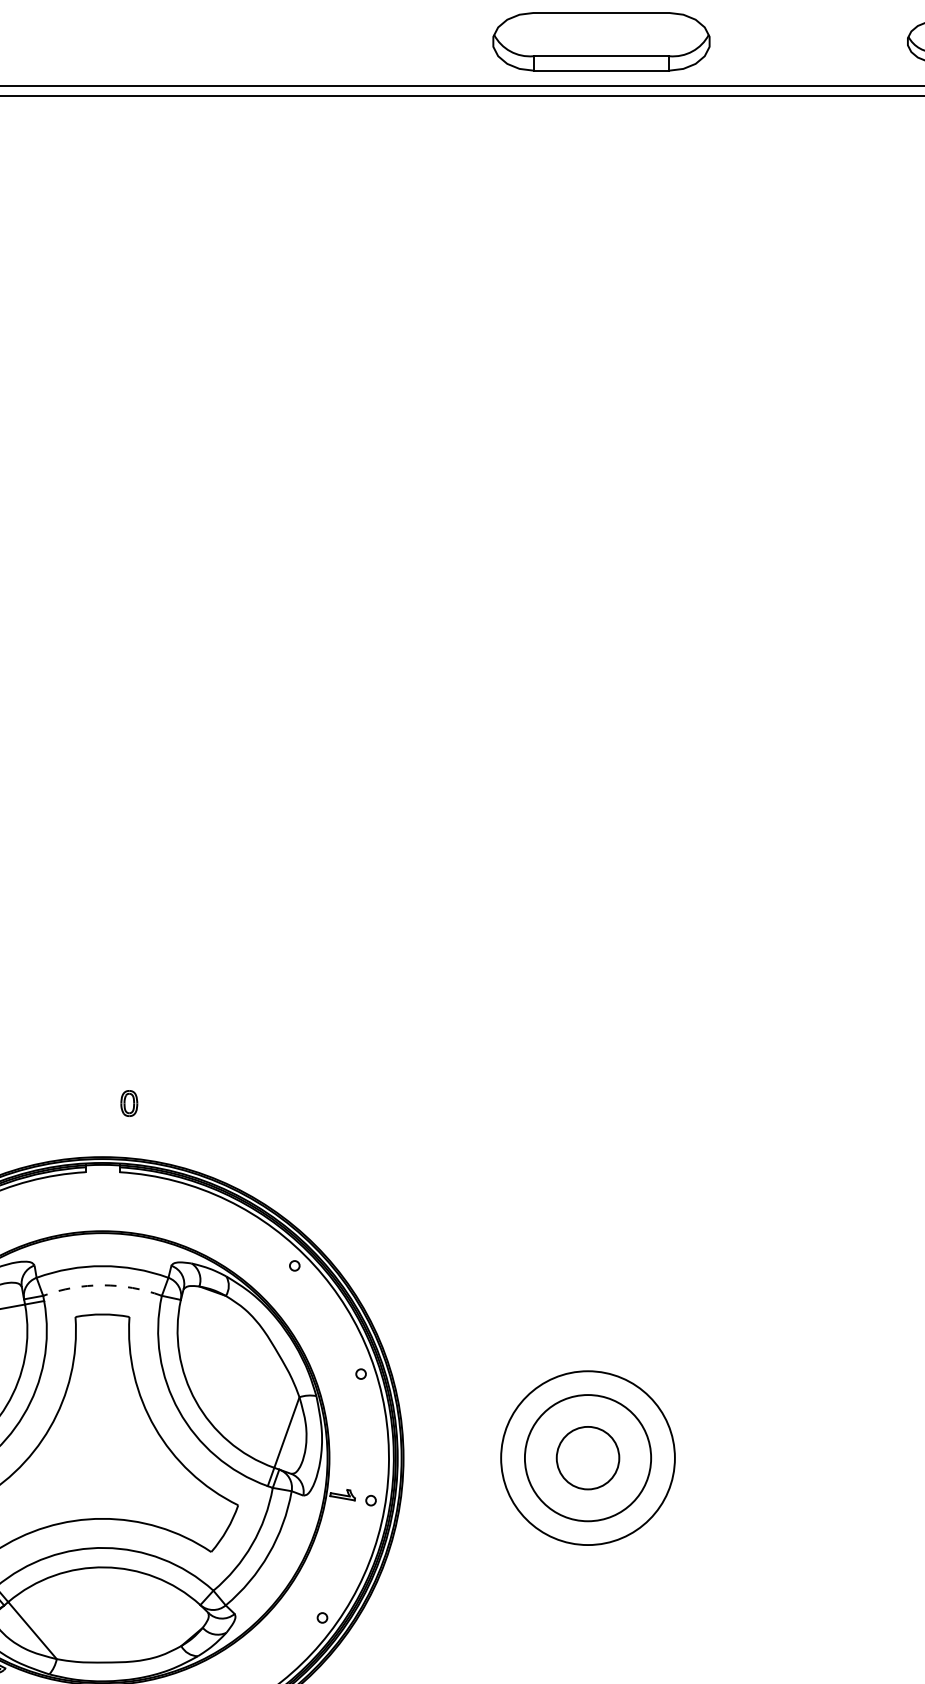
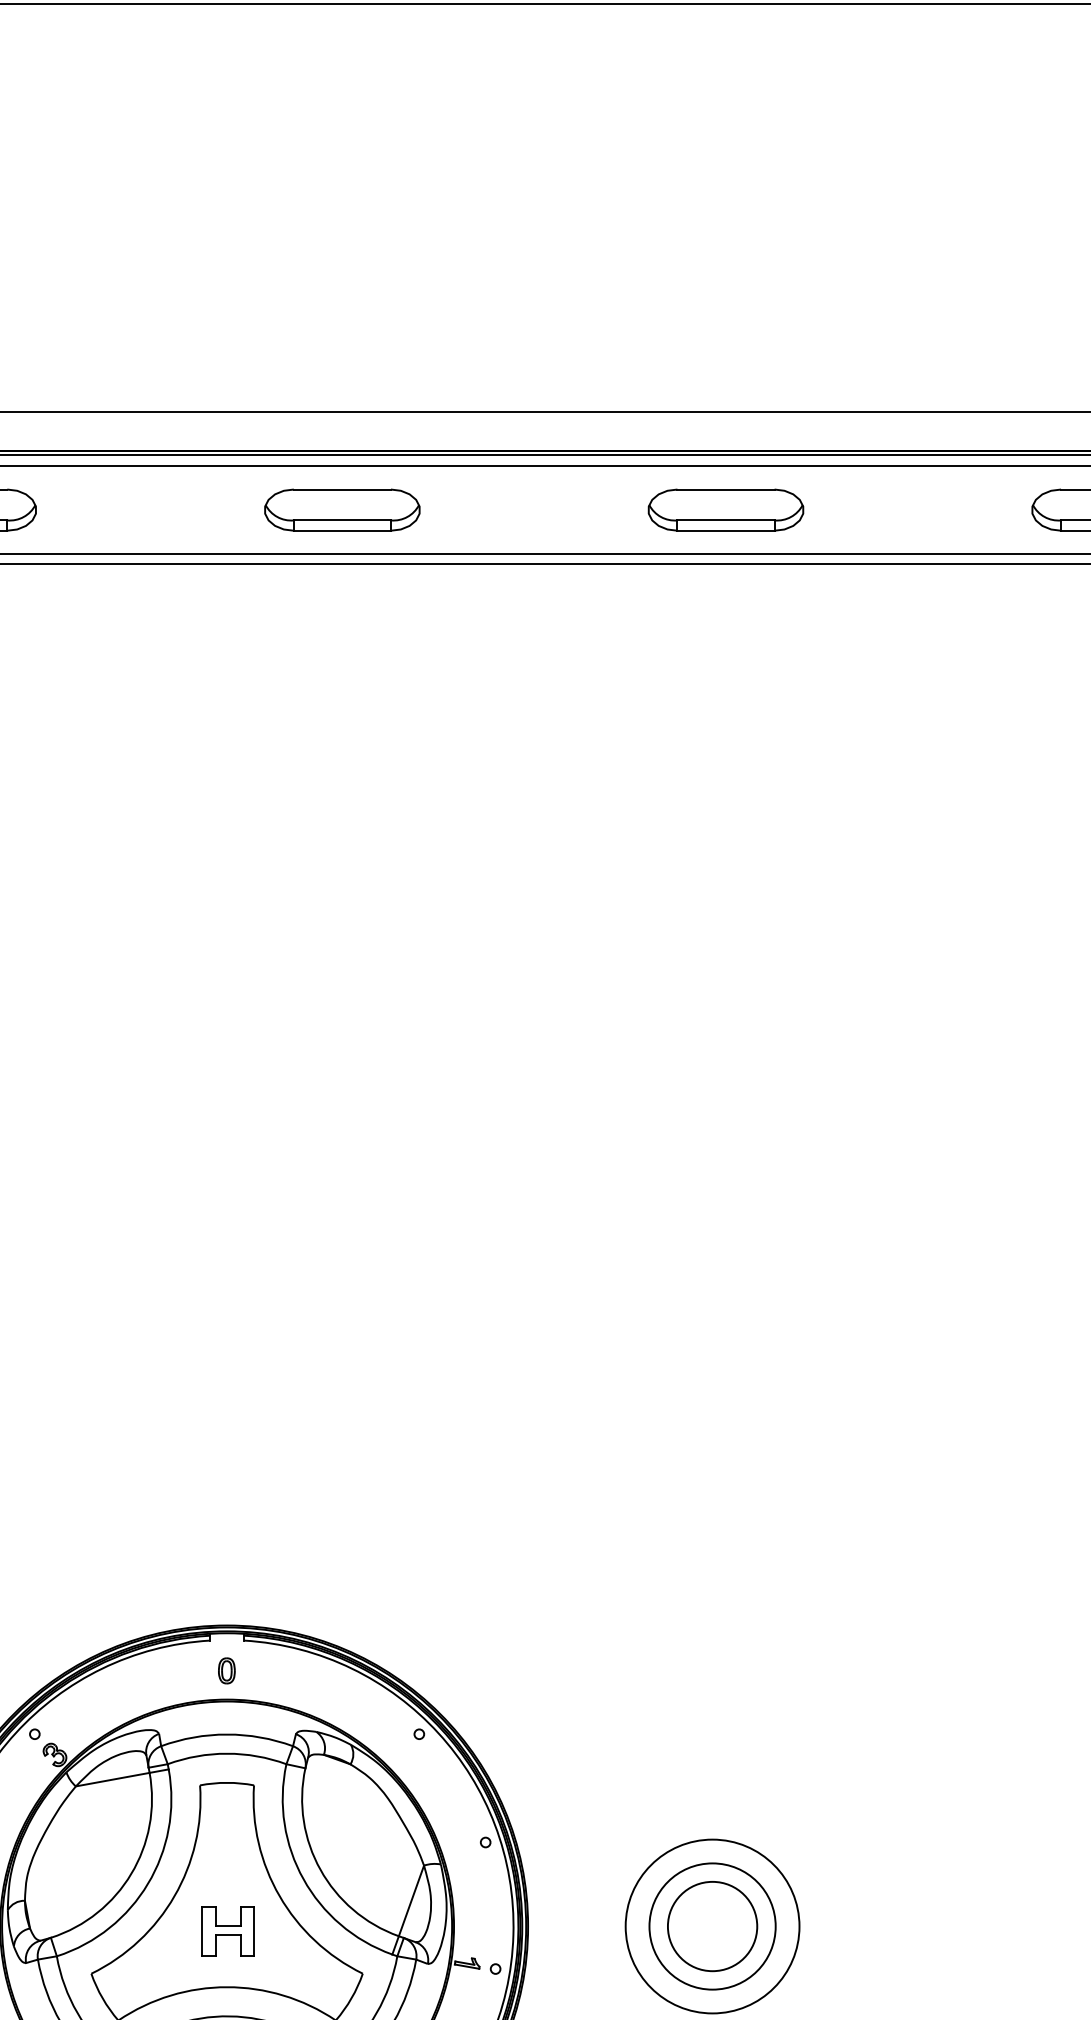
part: (217, 41) -> (342, 509), added
part: (600, 41) -> (725, 509), size x0.71
part: (128, 1103) -> (226, 1670), moved
arc: (102, 1285) -> (227, 1753), dashed -> solid
circle: (587, 1458) -> (712, 1926), size x1.43
part: (102, 1463) -> (227, 1931), added

